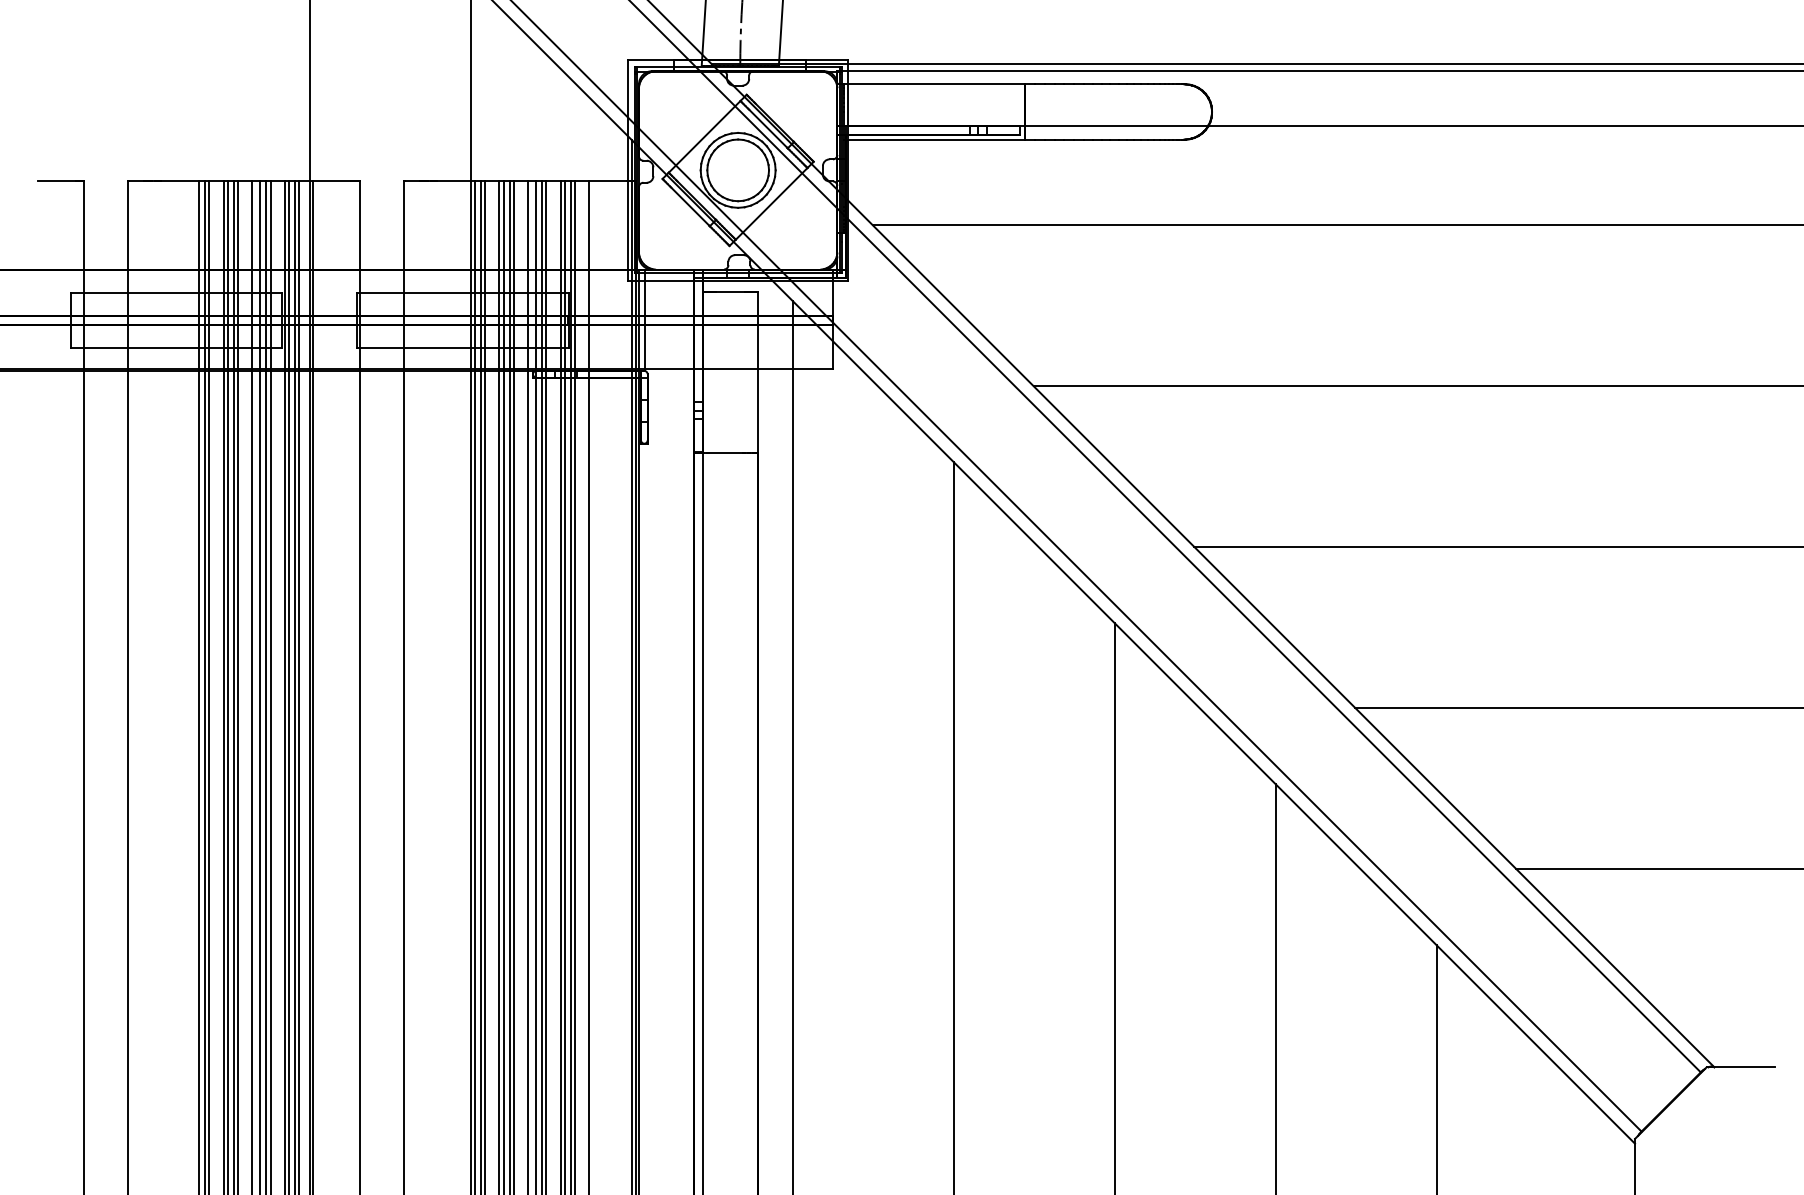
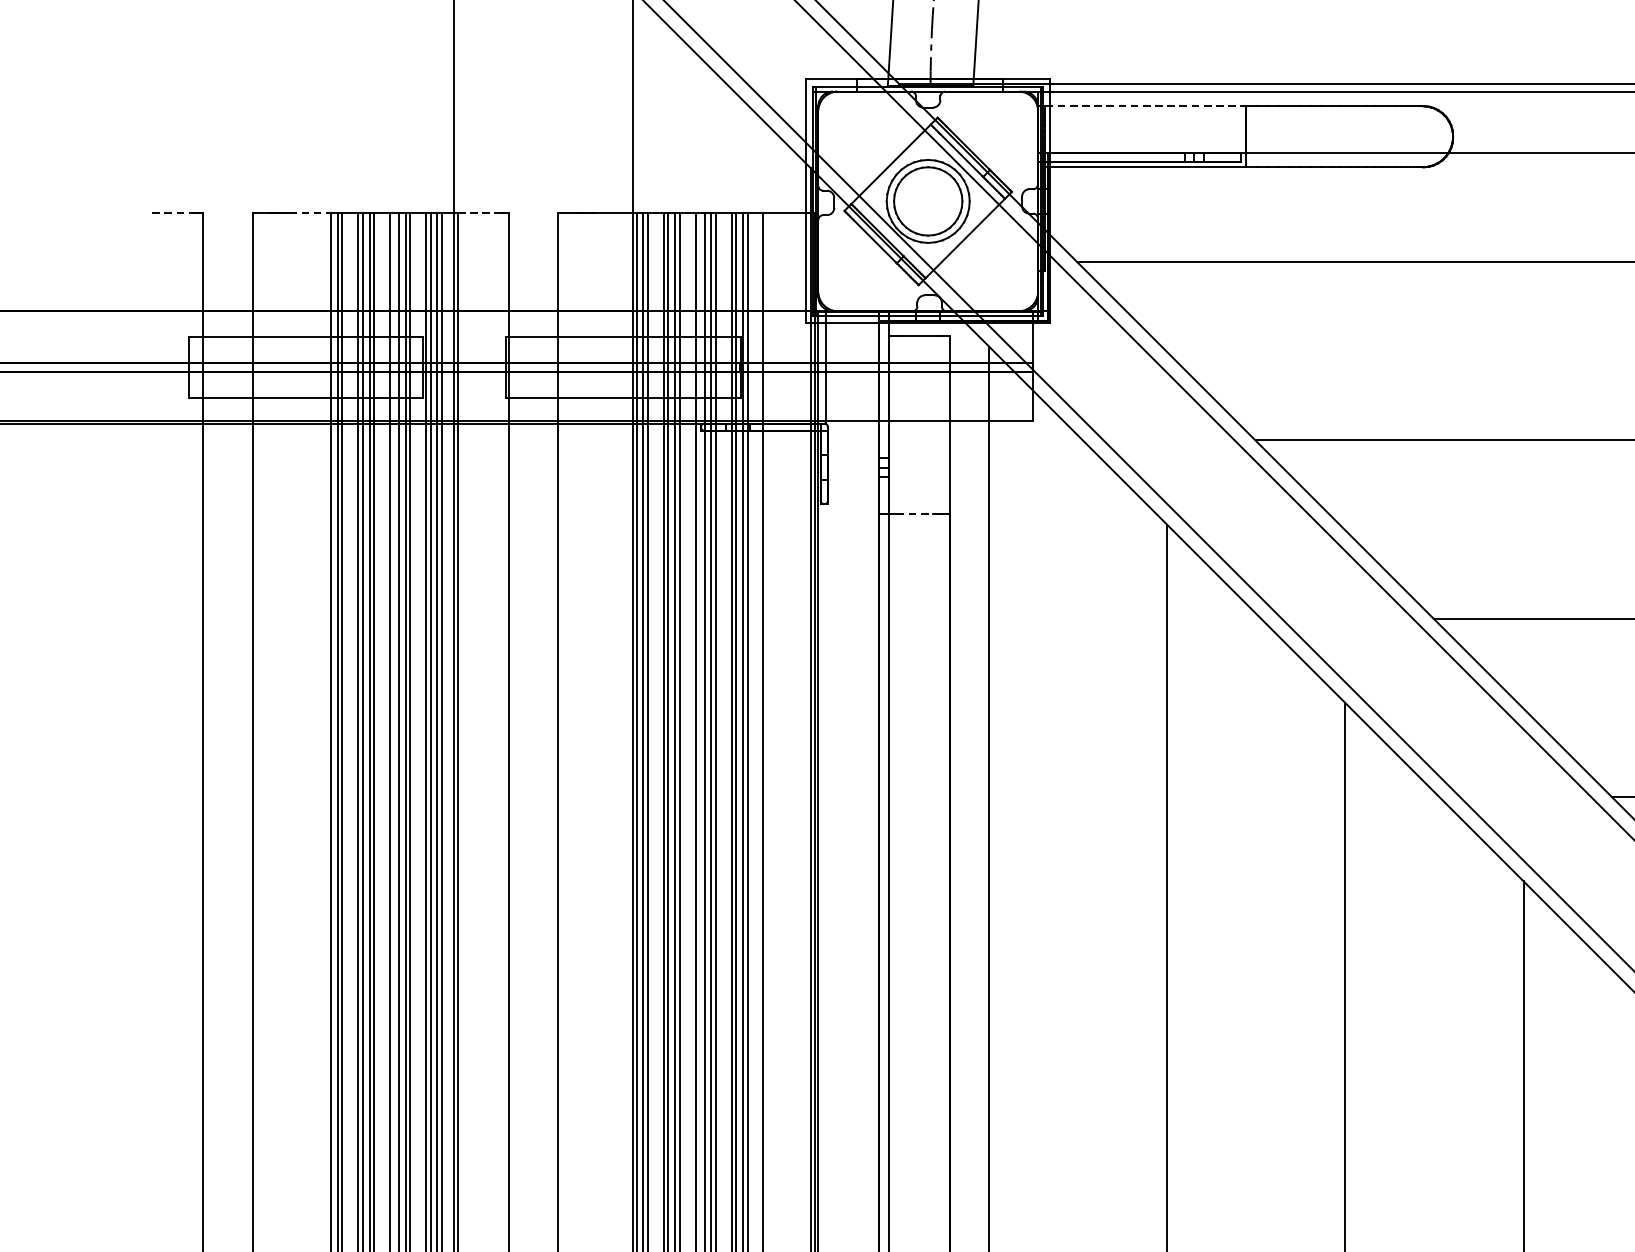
line: (934, 84) -> (1145, 106), solid -> dashed
line: (56, 181) -> (173, 213), solid -> dashed
line: (180, 181) -> (310, 213), solid -> dashed
line: (332, 181) -> (478, 213), solid -> dashed
line: (726, 452) -> (915, 513), solid -> dashed

